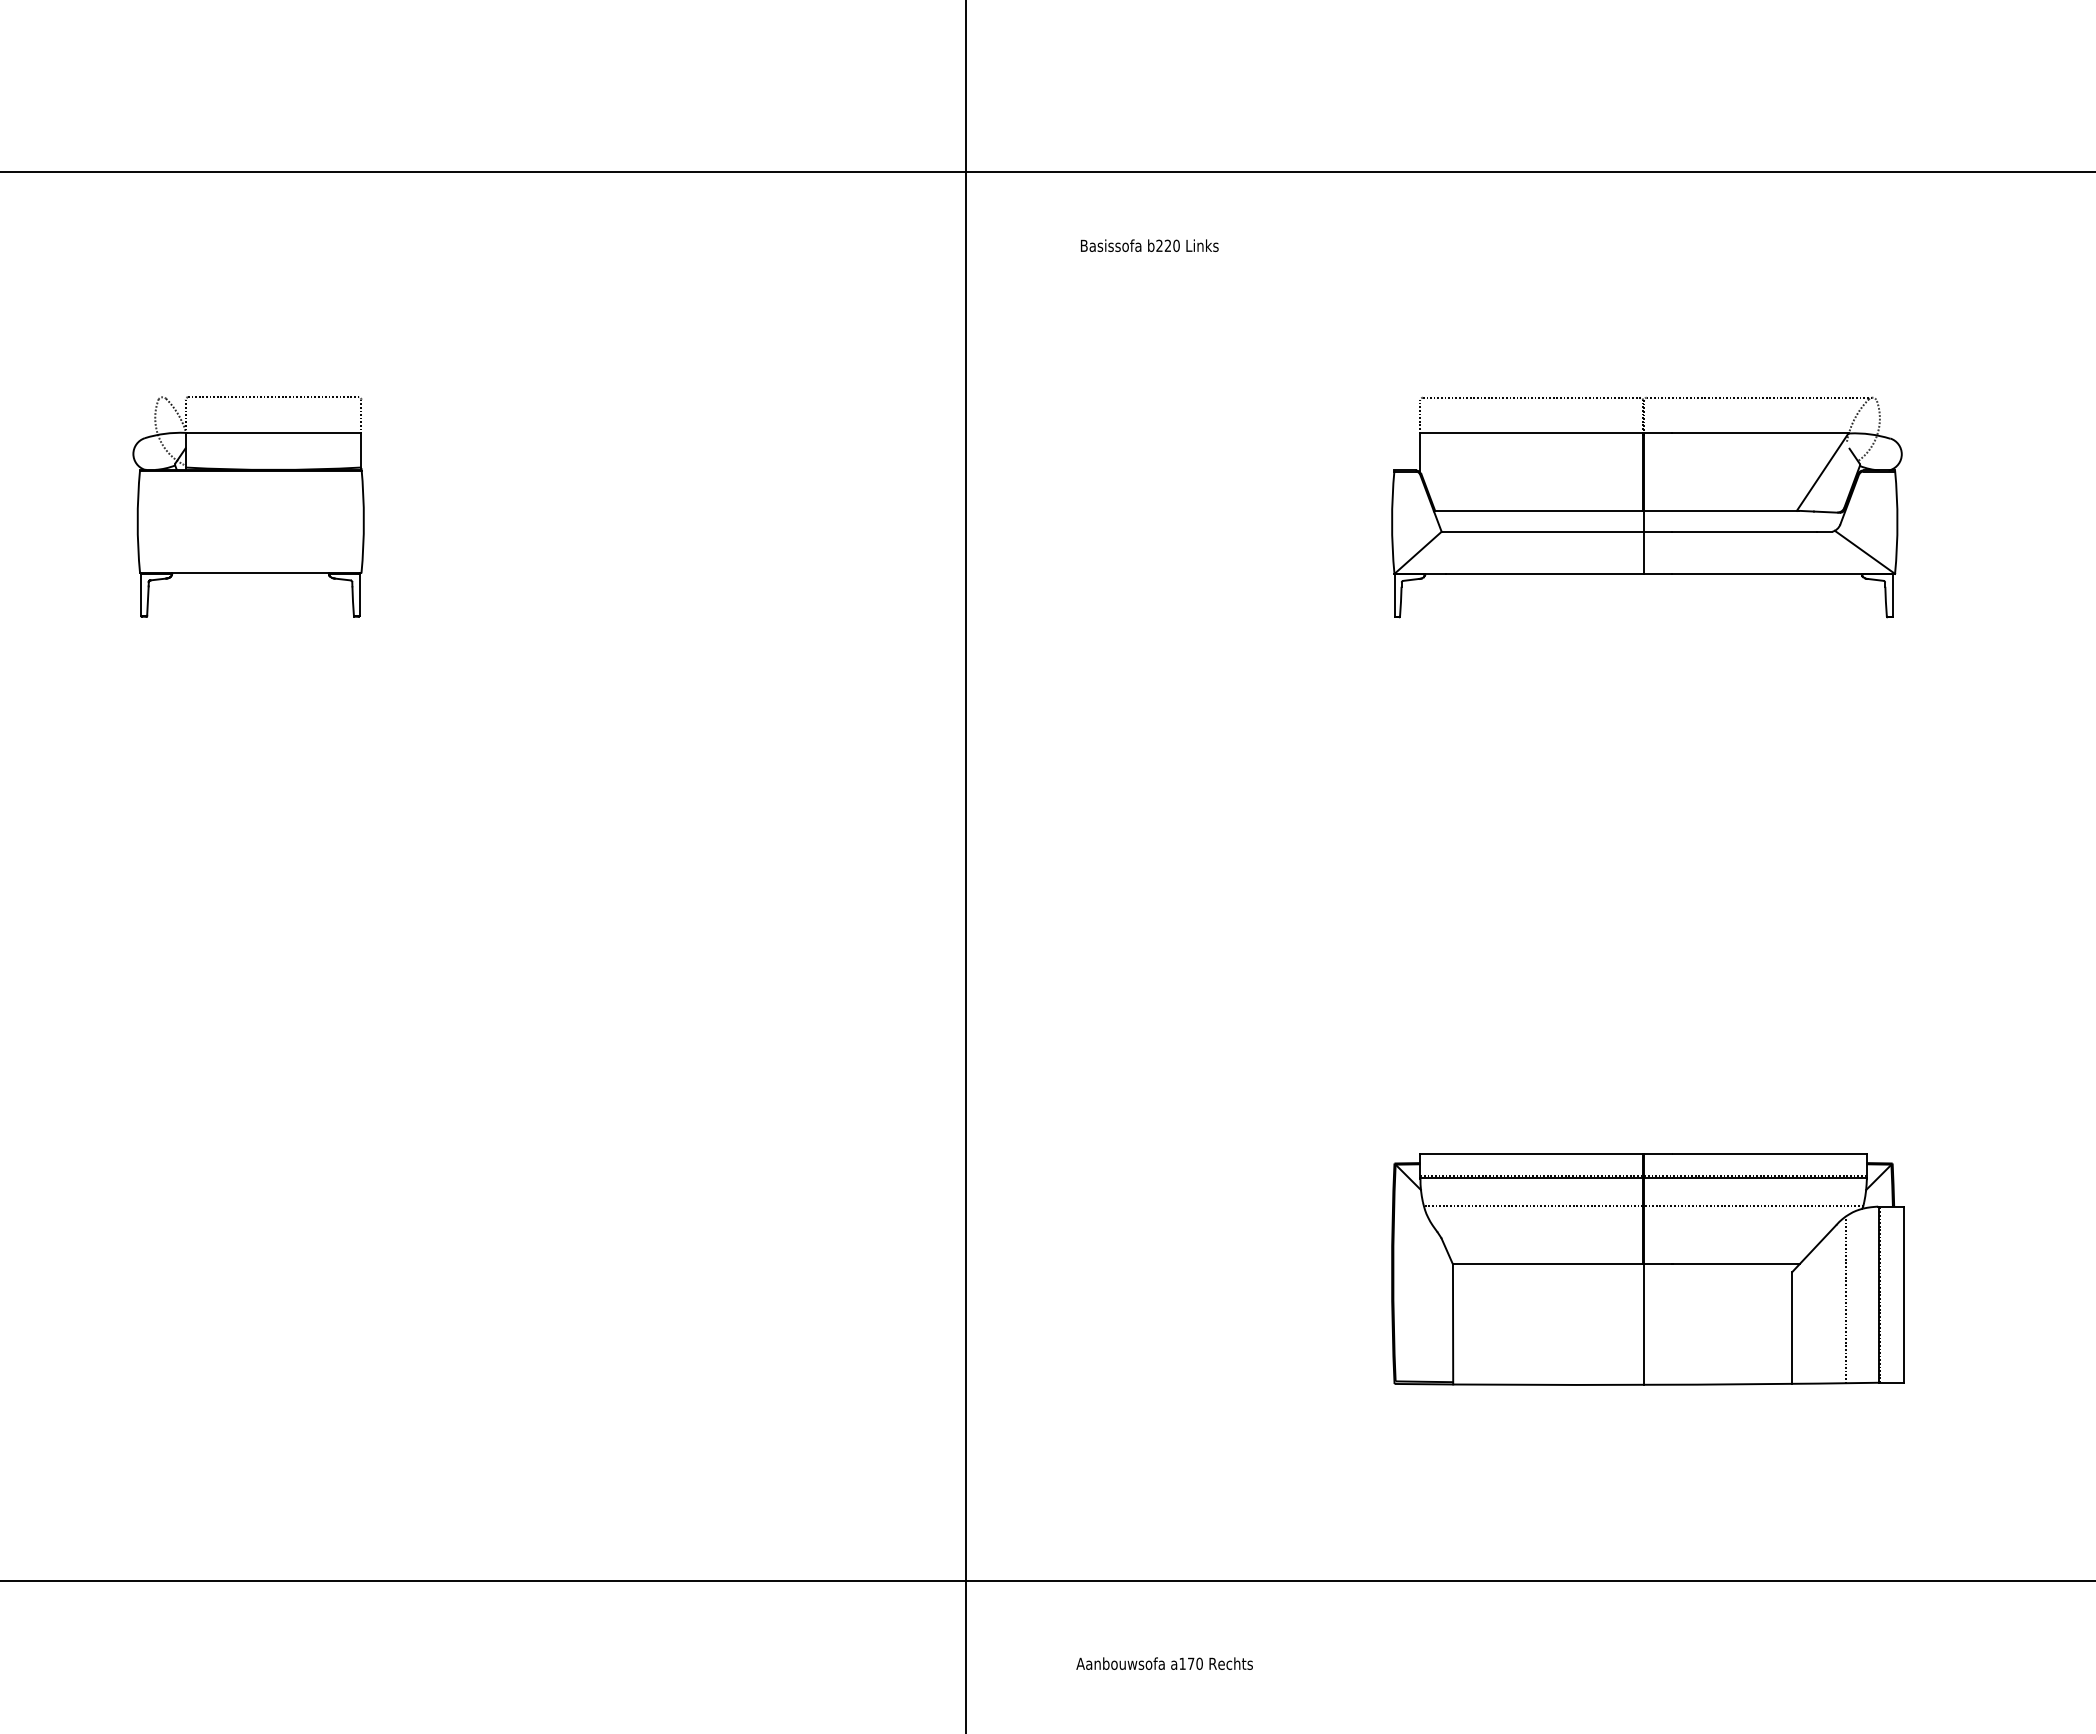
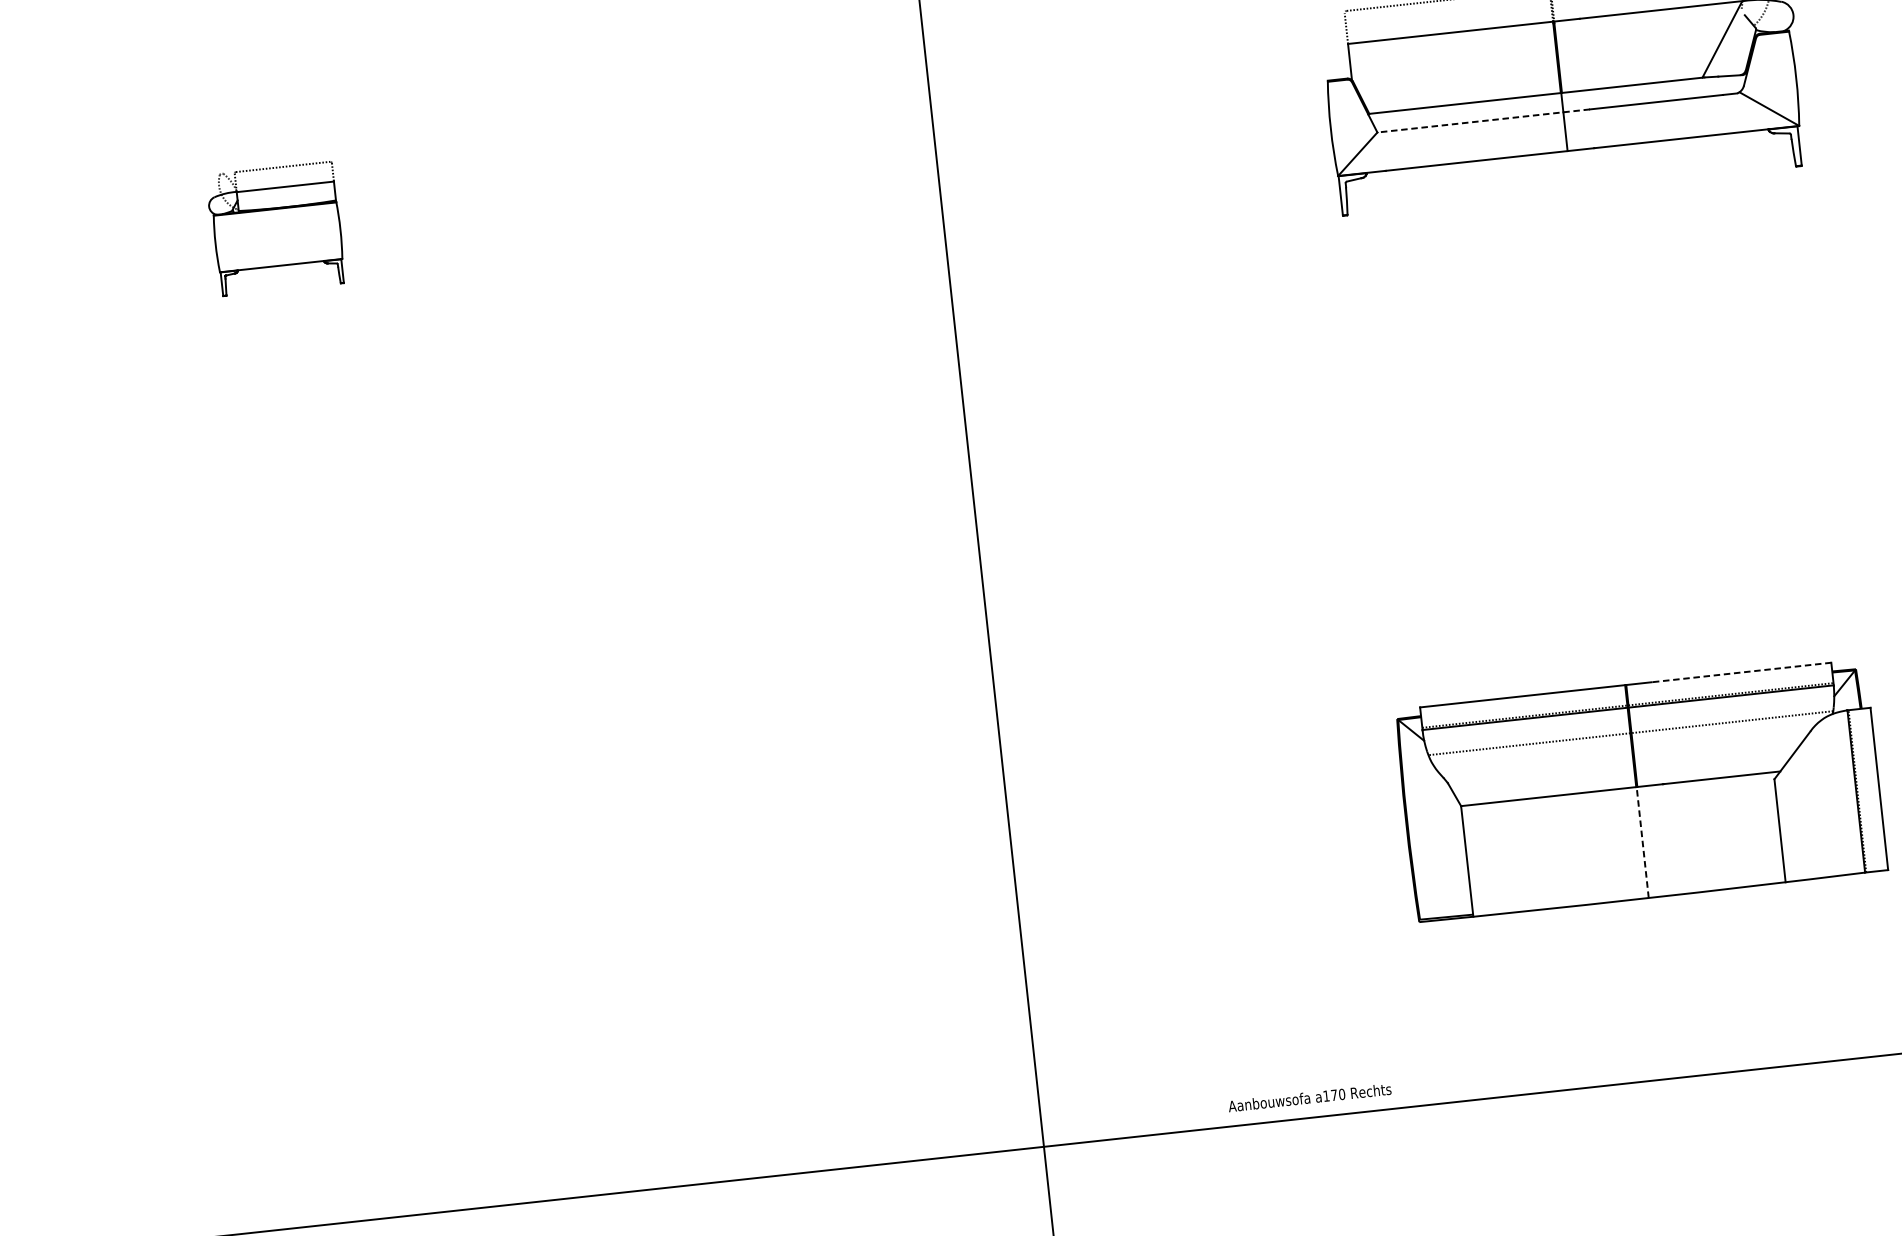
part: (248, 506) -> (275, 228), size x0.6
line: (1556, 531) -> (1483, 120), solid -> dashed
line: (1770, 1153) -> (1742, 672), solid -> dashed
line: (1845, 1299) -> (1826, 799), removed
line: (1643, 1324) -> (1642, 842), solid -> dashed
text: (1164, 1663) -> (1309, 1097), moved

